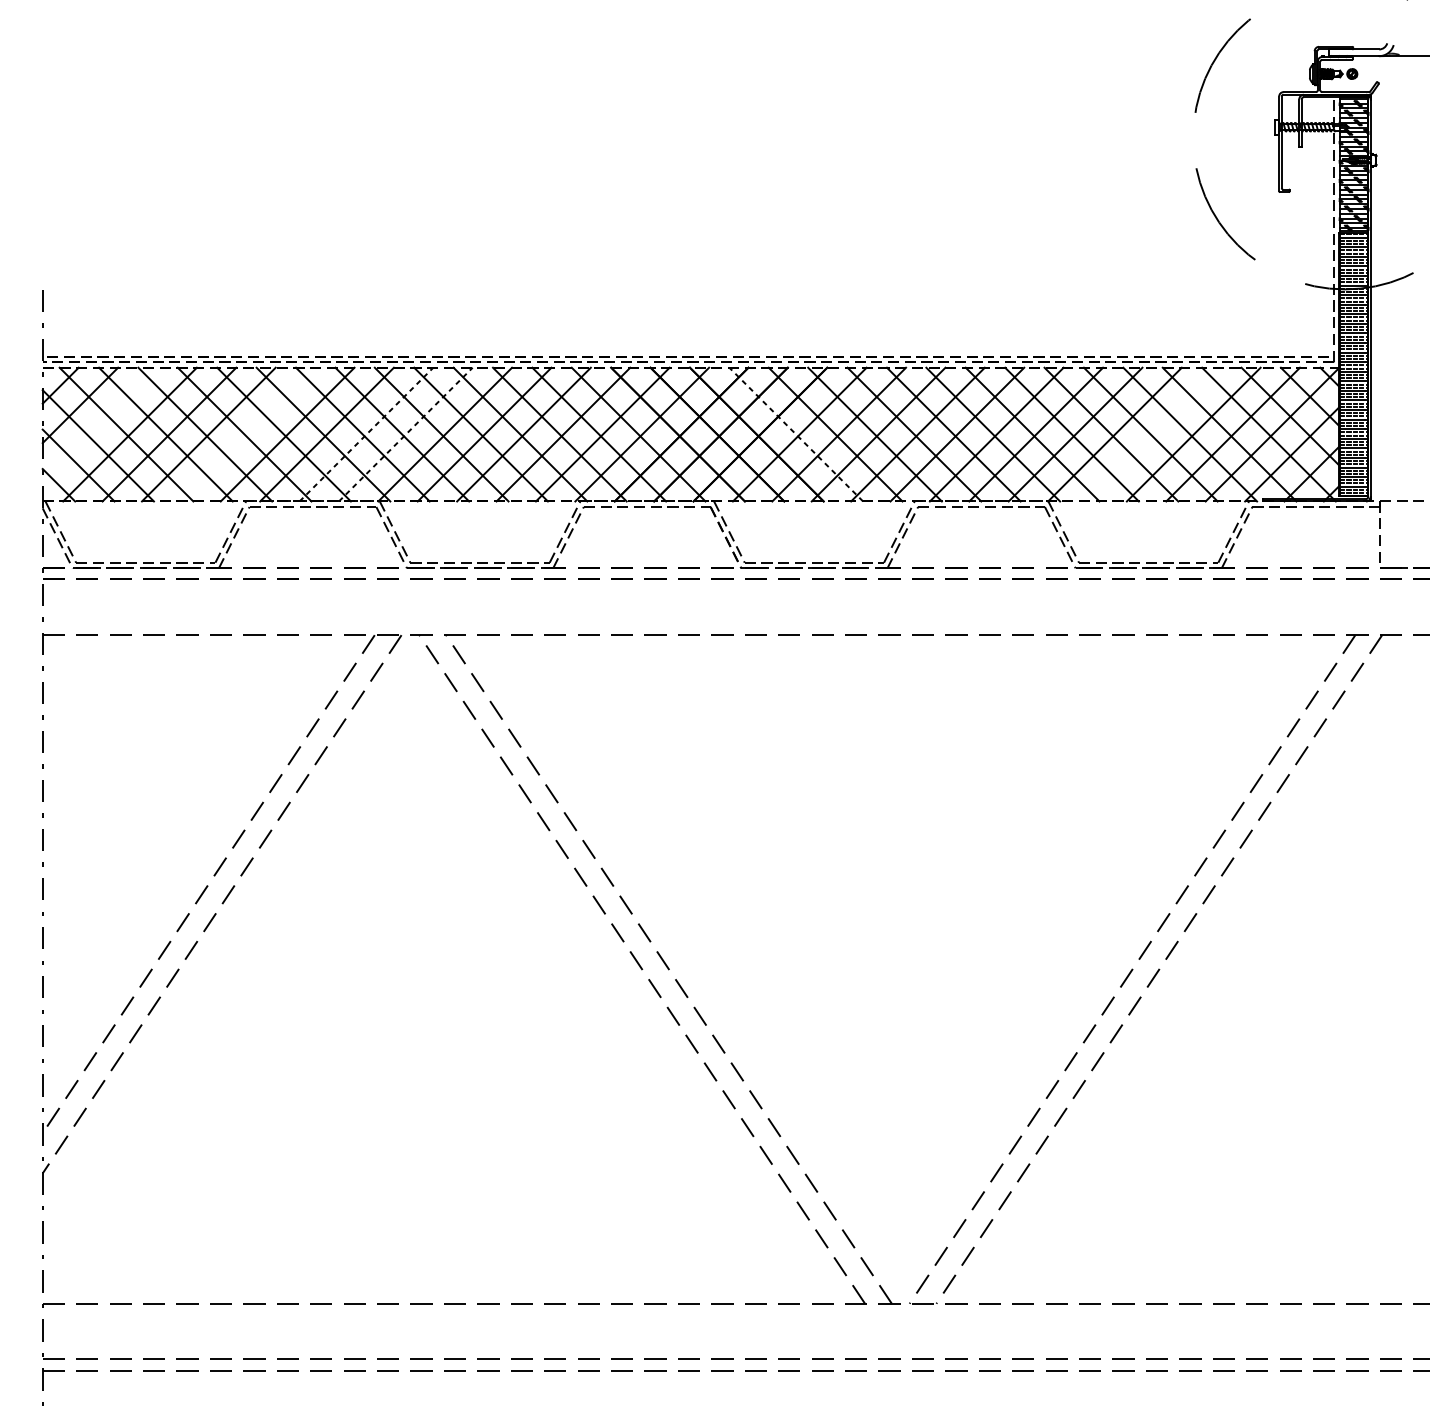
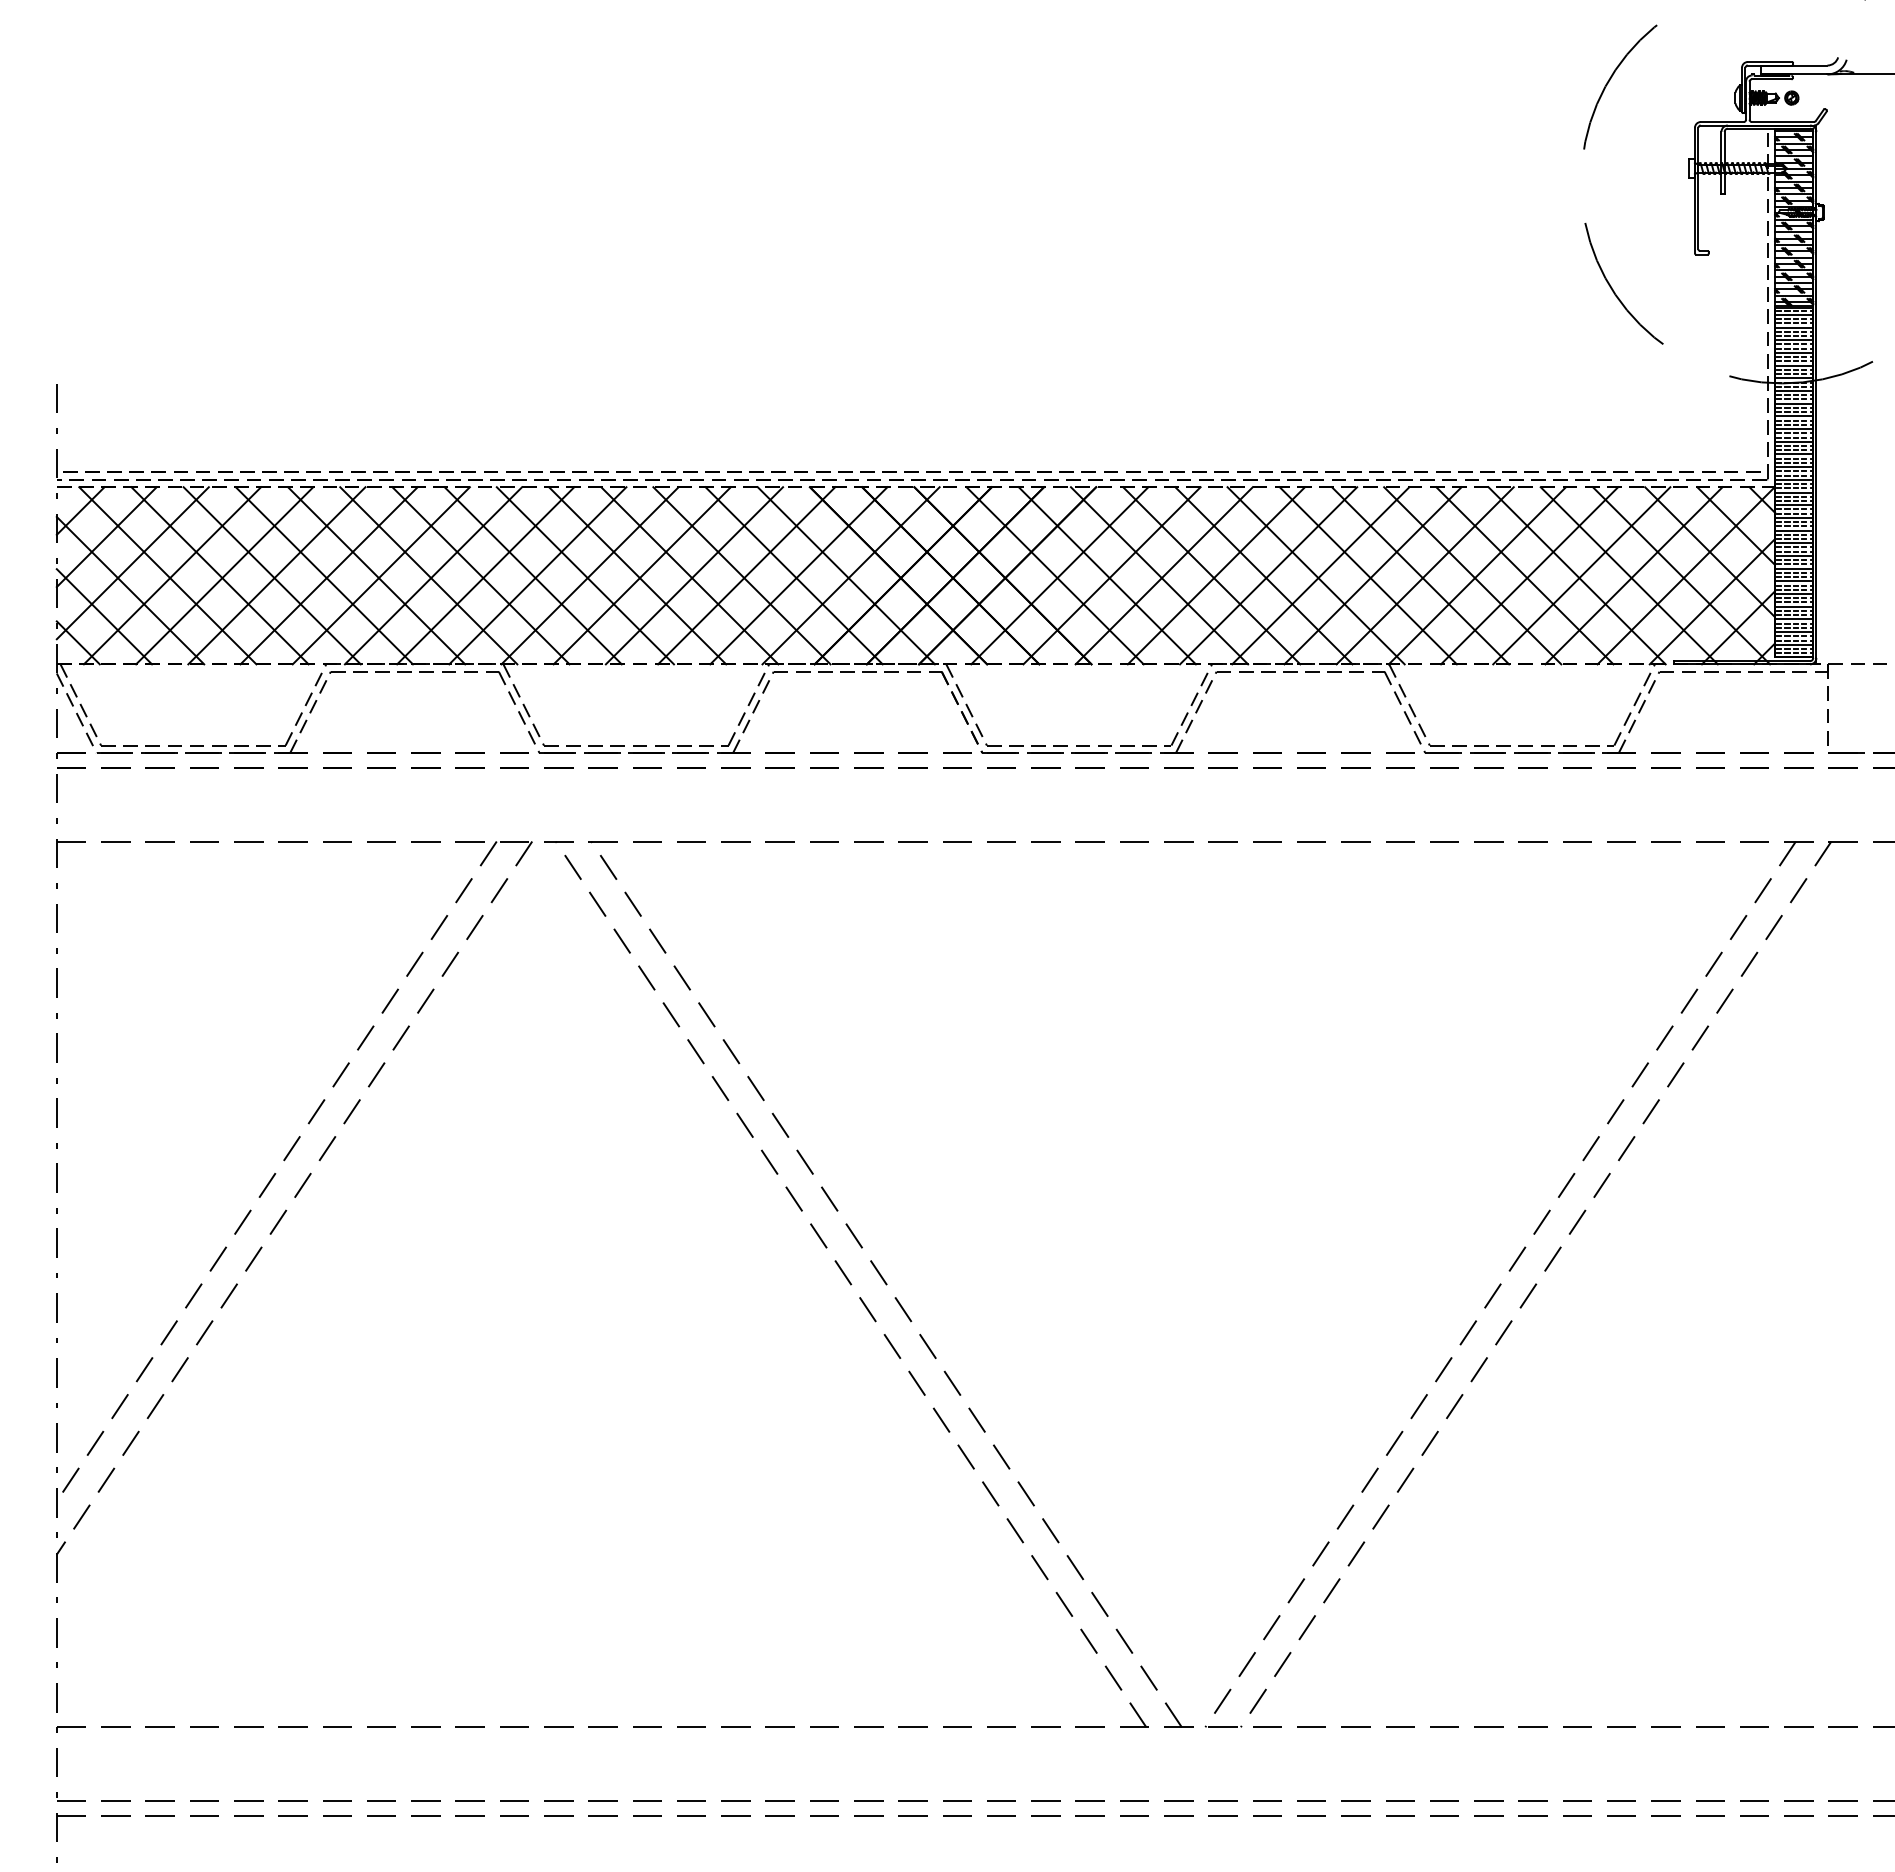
line: (99, 425) -> (132, 563), added
line: (247, 434) -> (328, 575), added
line: (367, 434) -> (486, 575), dashed -> solid
line: (406, 434) -> (538, 575), dashed -> solid
line: (795, 434) -> (1054, 575), dashed -> solid
line: (1154, 434) -> (1529, 575), added

